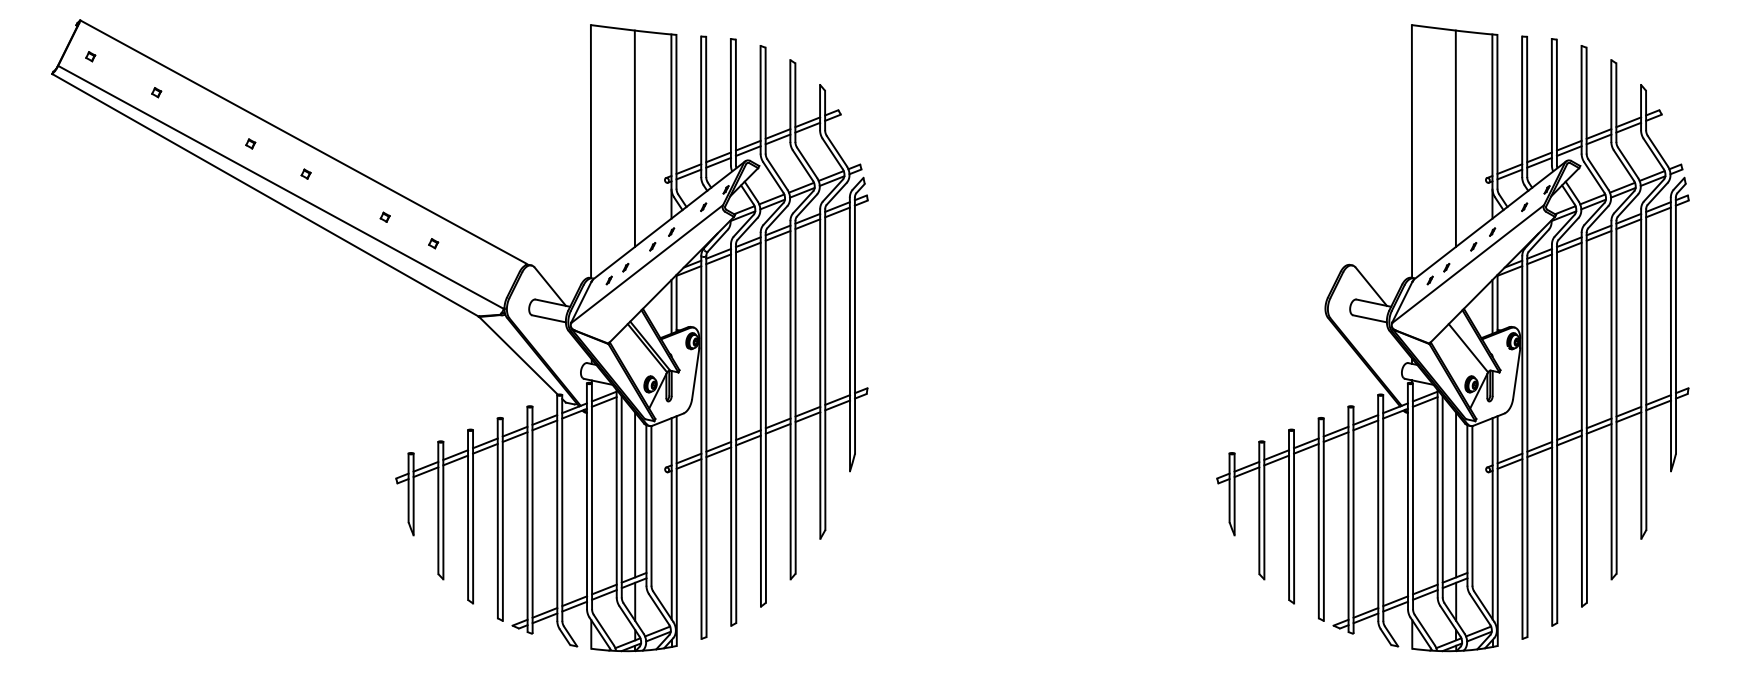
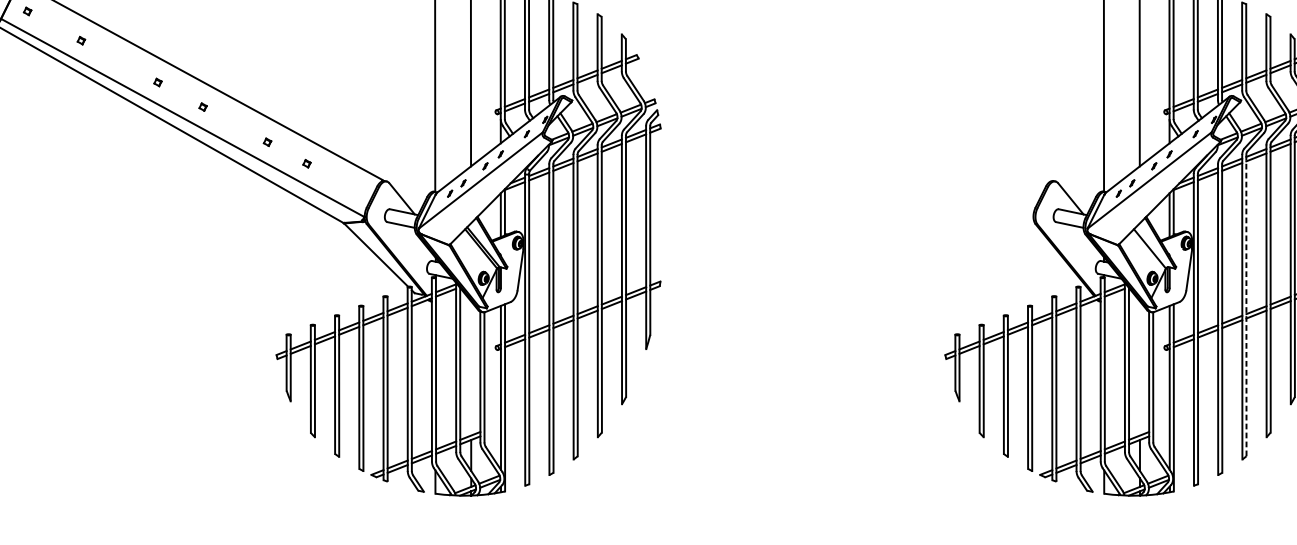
line: (1586, 417) -> (1246, 305), solid -> dashed
line: (635, 494) -> (471, 368), removed
line: (1456, 494) -> (1140, 368), removed

